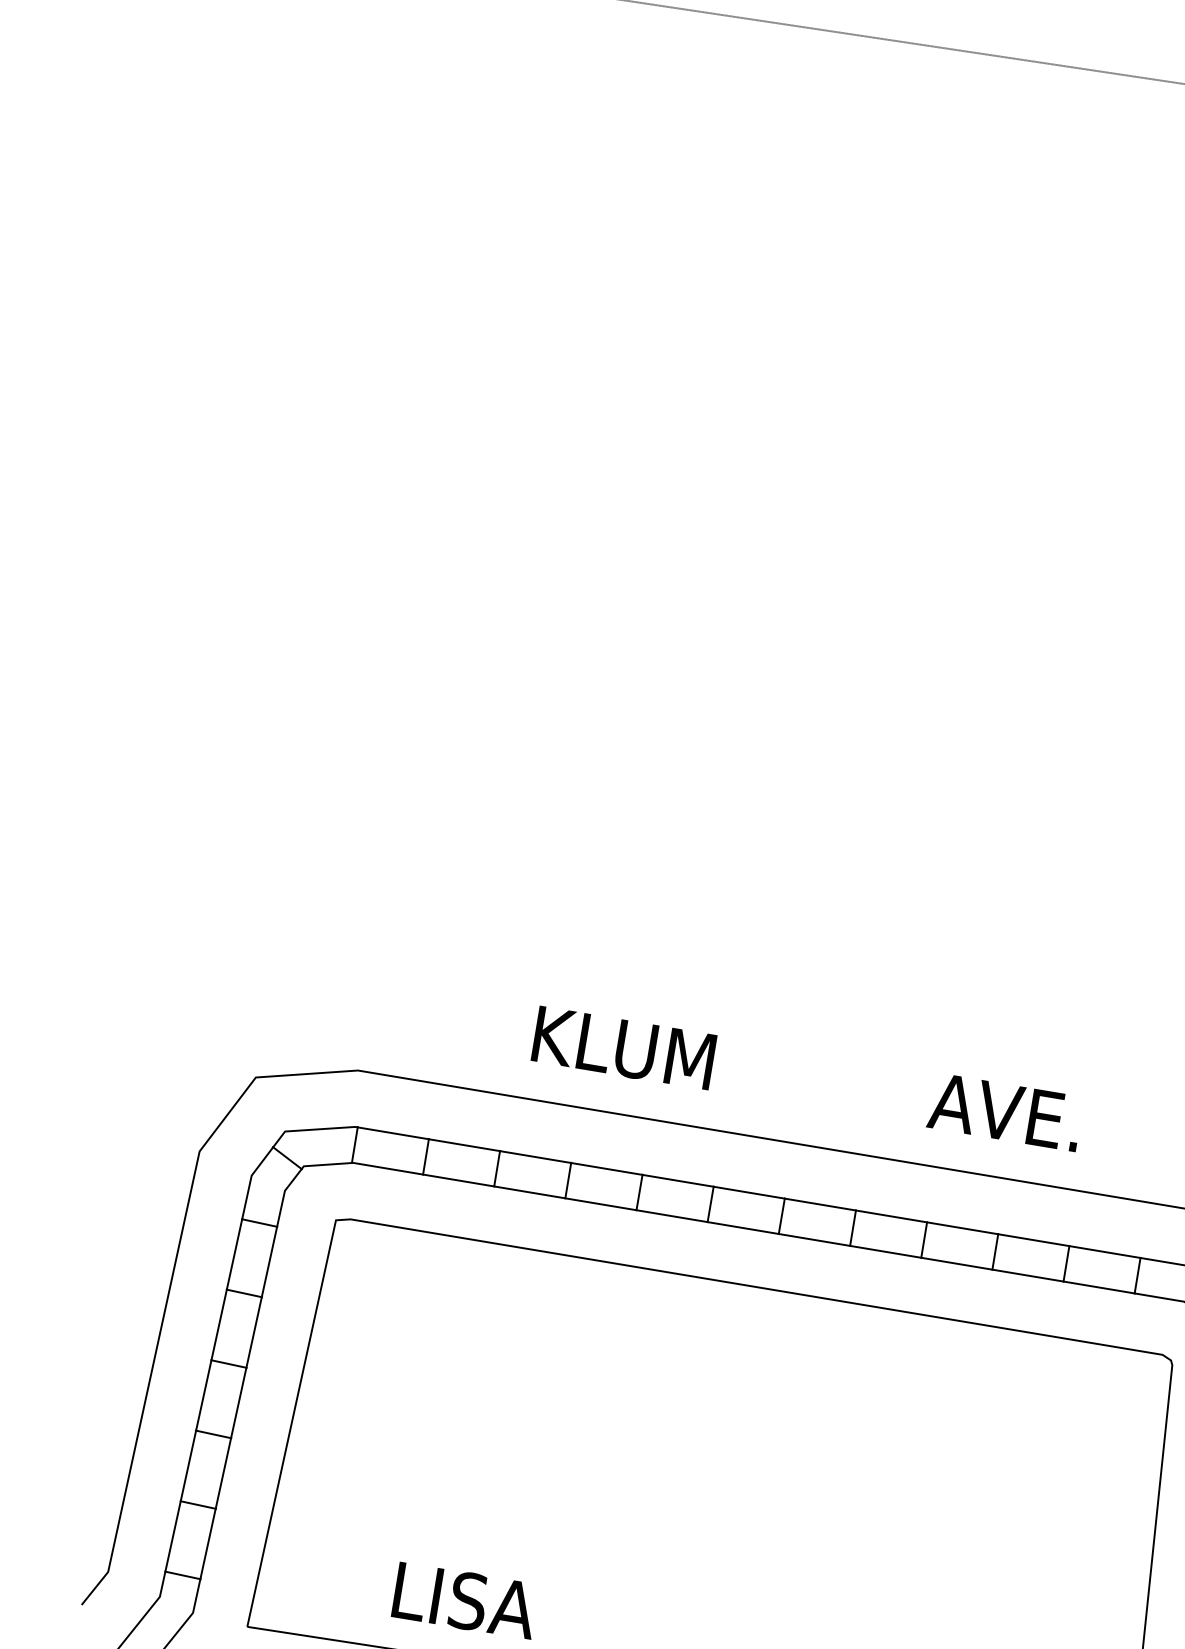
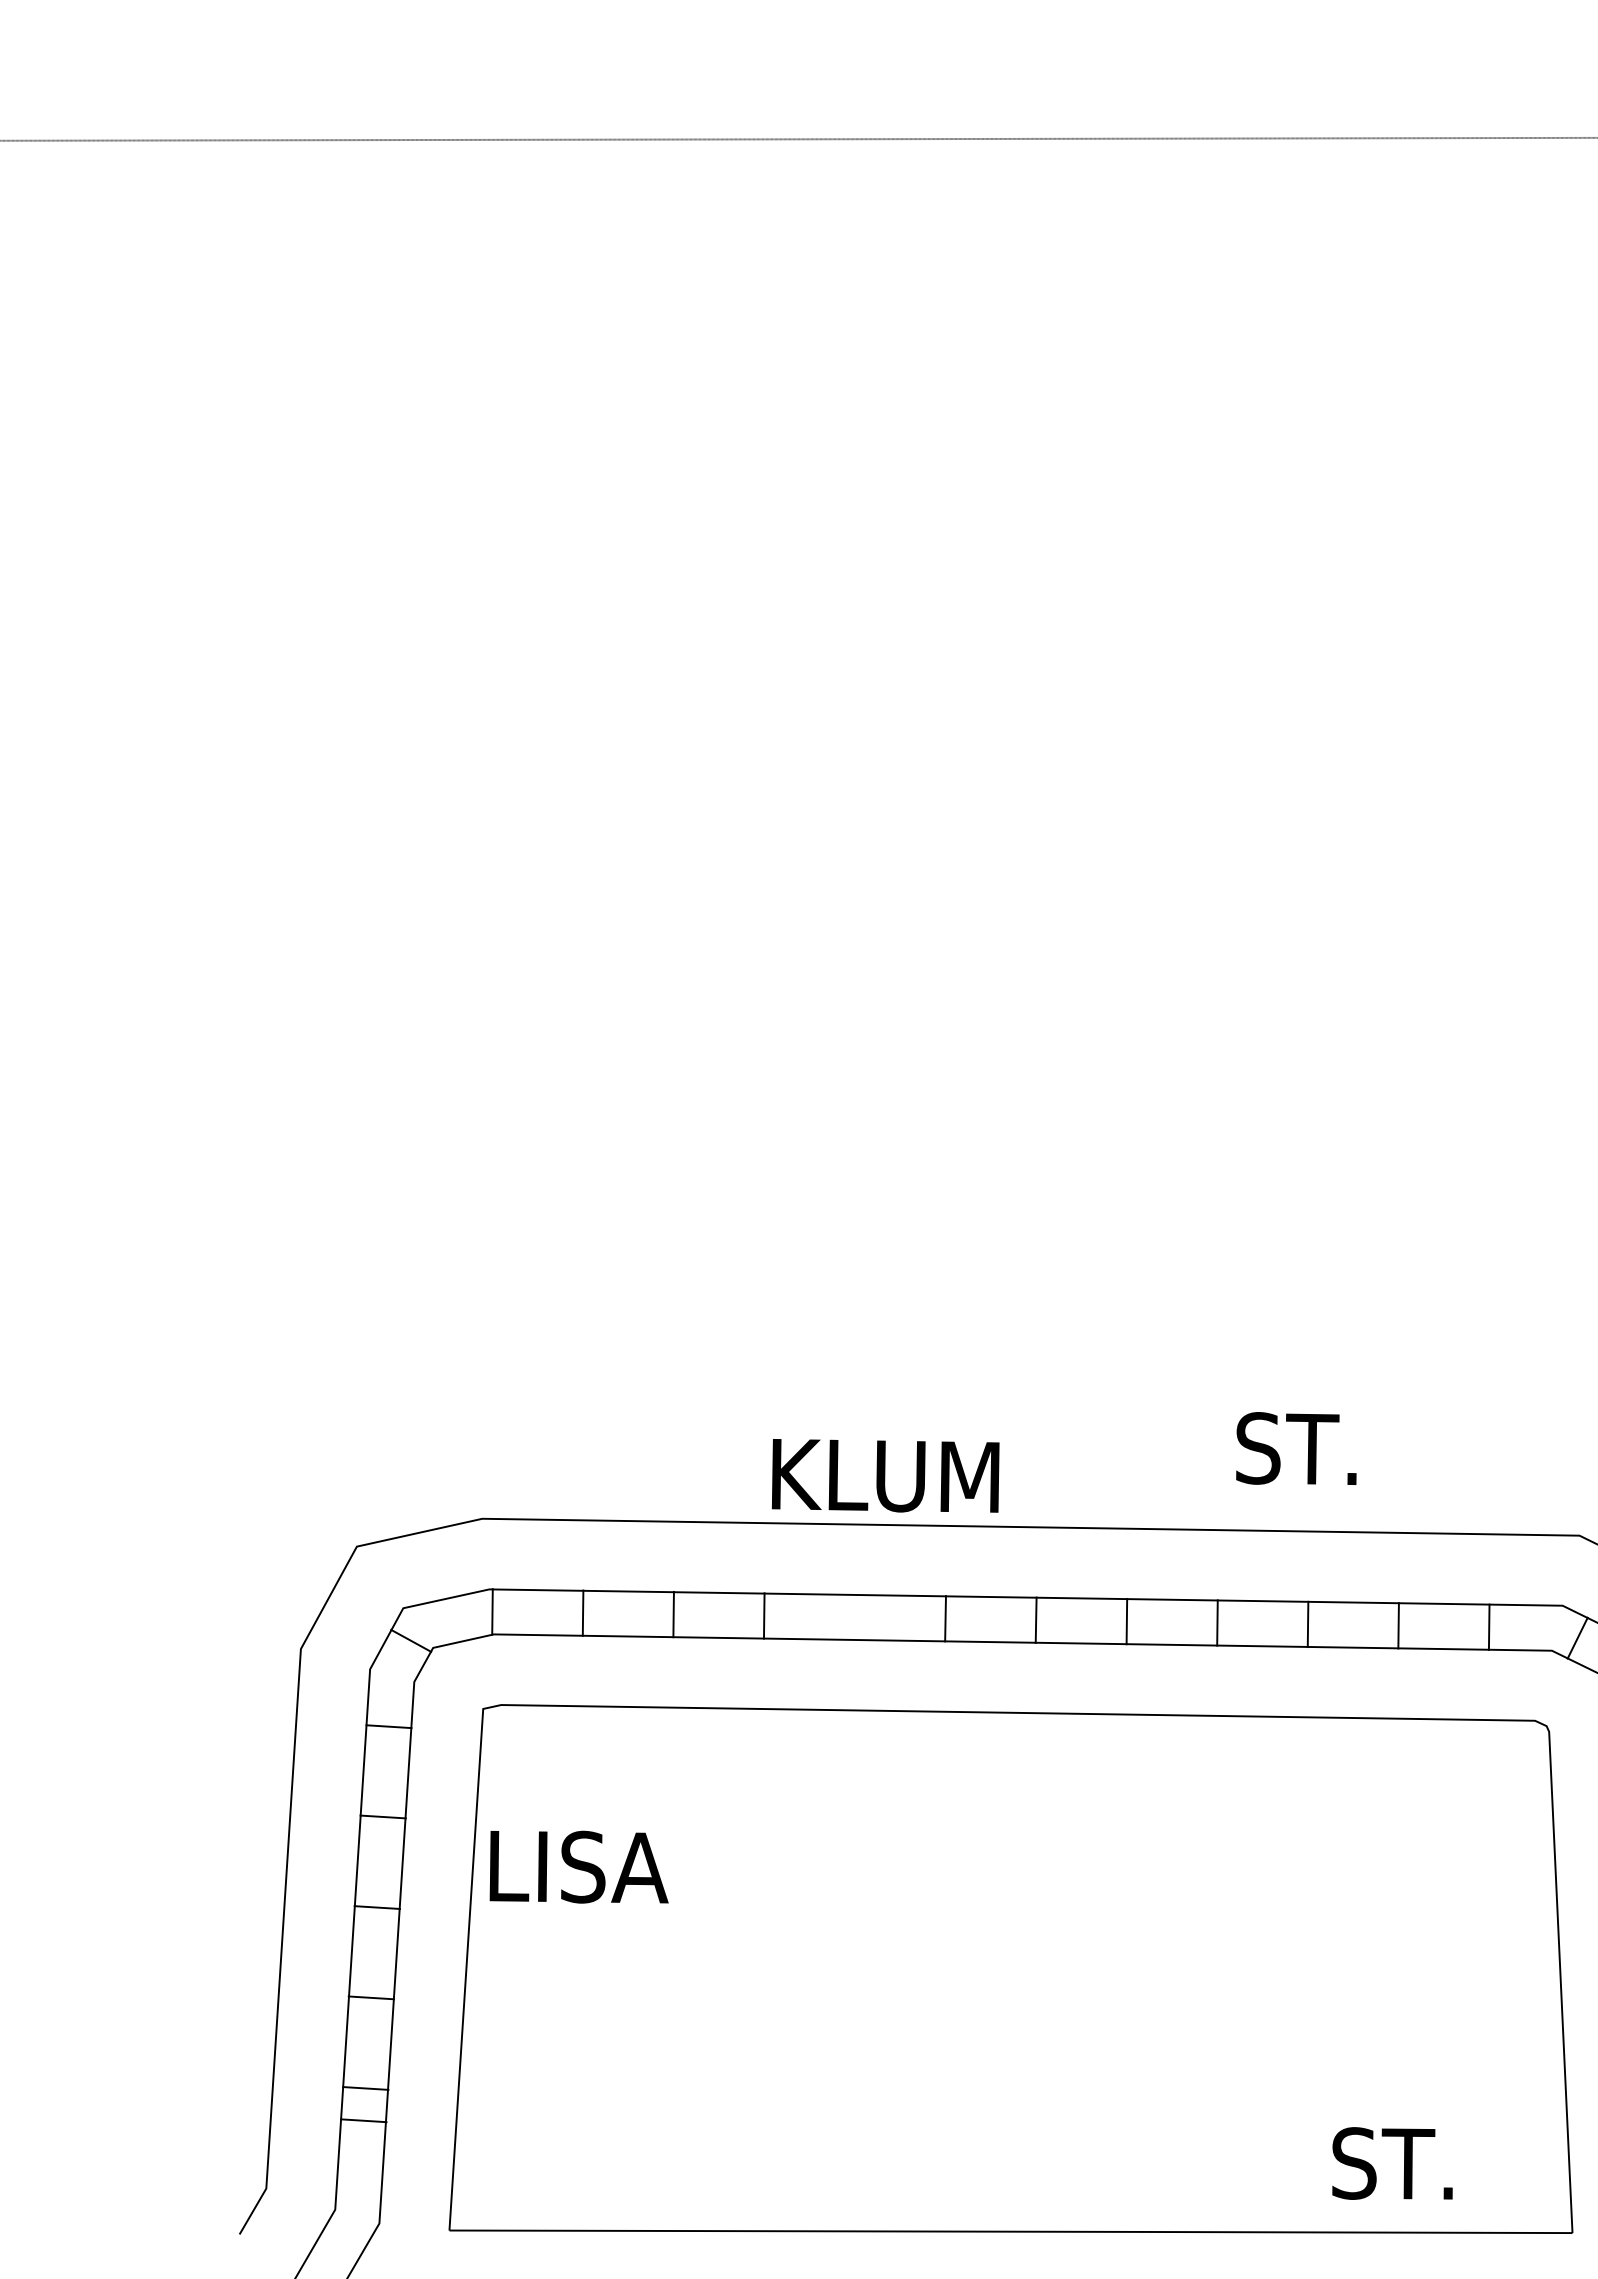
text: (623, 1047) -> (885, 1475), moved
text: (1004, 1111) -> (1293, 1448), AVE. -> ST.
line: (639, 1192) -> (854, 1617), removed
line: (182, 1575) -> (363, 2120), moved
text: (464, 1600) -> (578, 1866), moved

